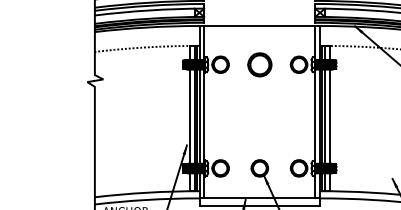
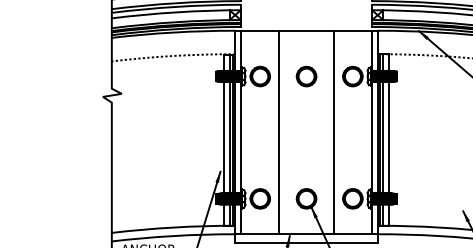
part: (259, 64) -> (306, 76), size x0.71
line: (236, 112) -> (279, 132), added
line: (282, 112) -> (333, 132), added

